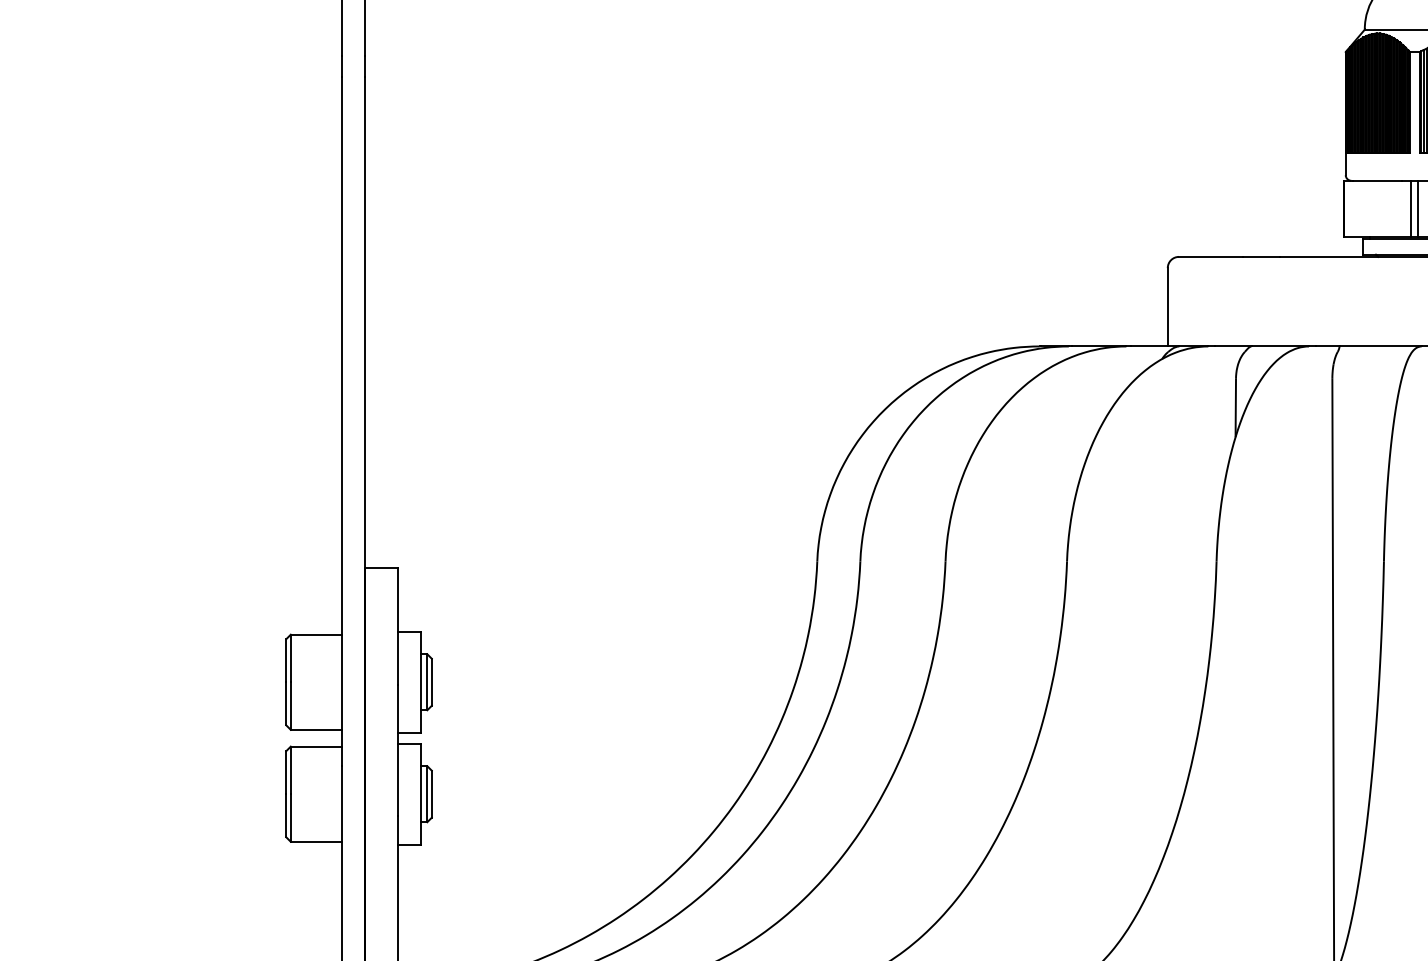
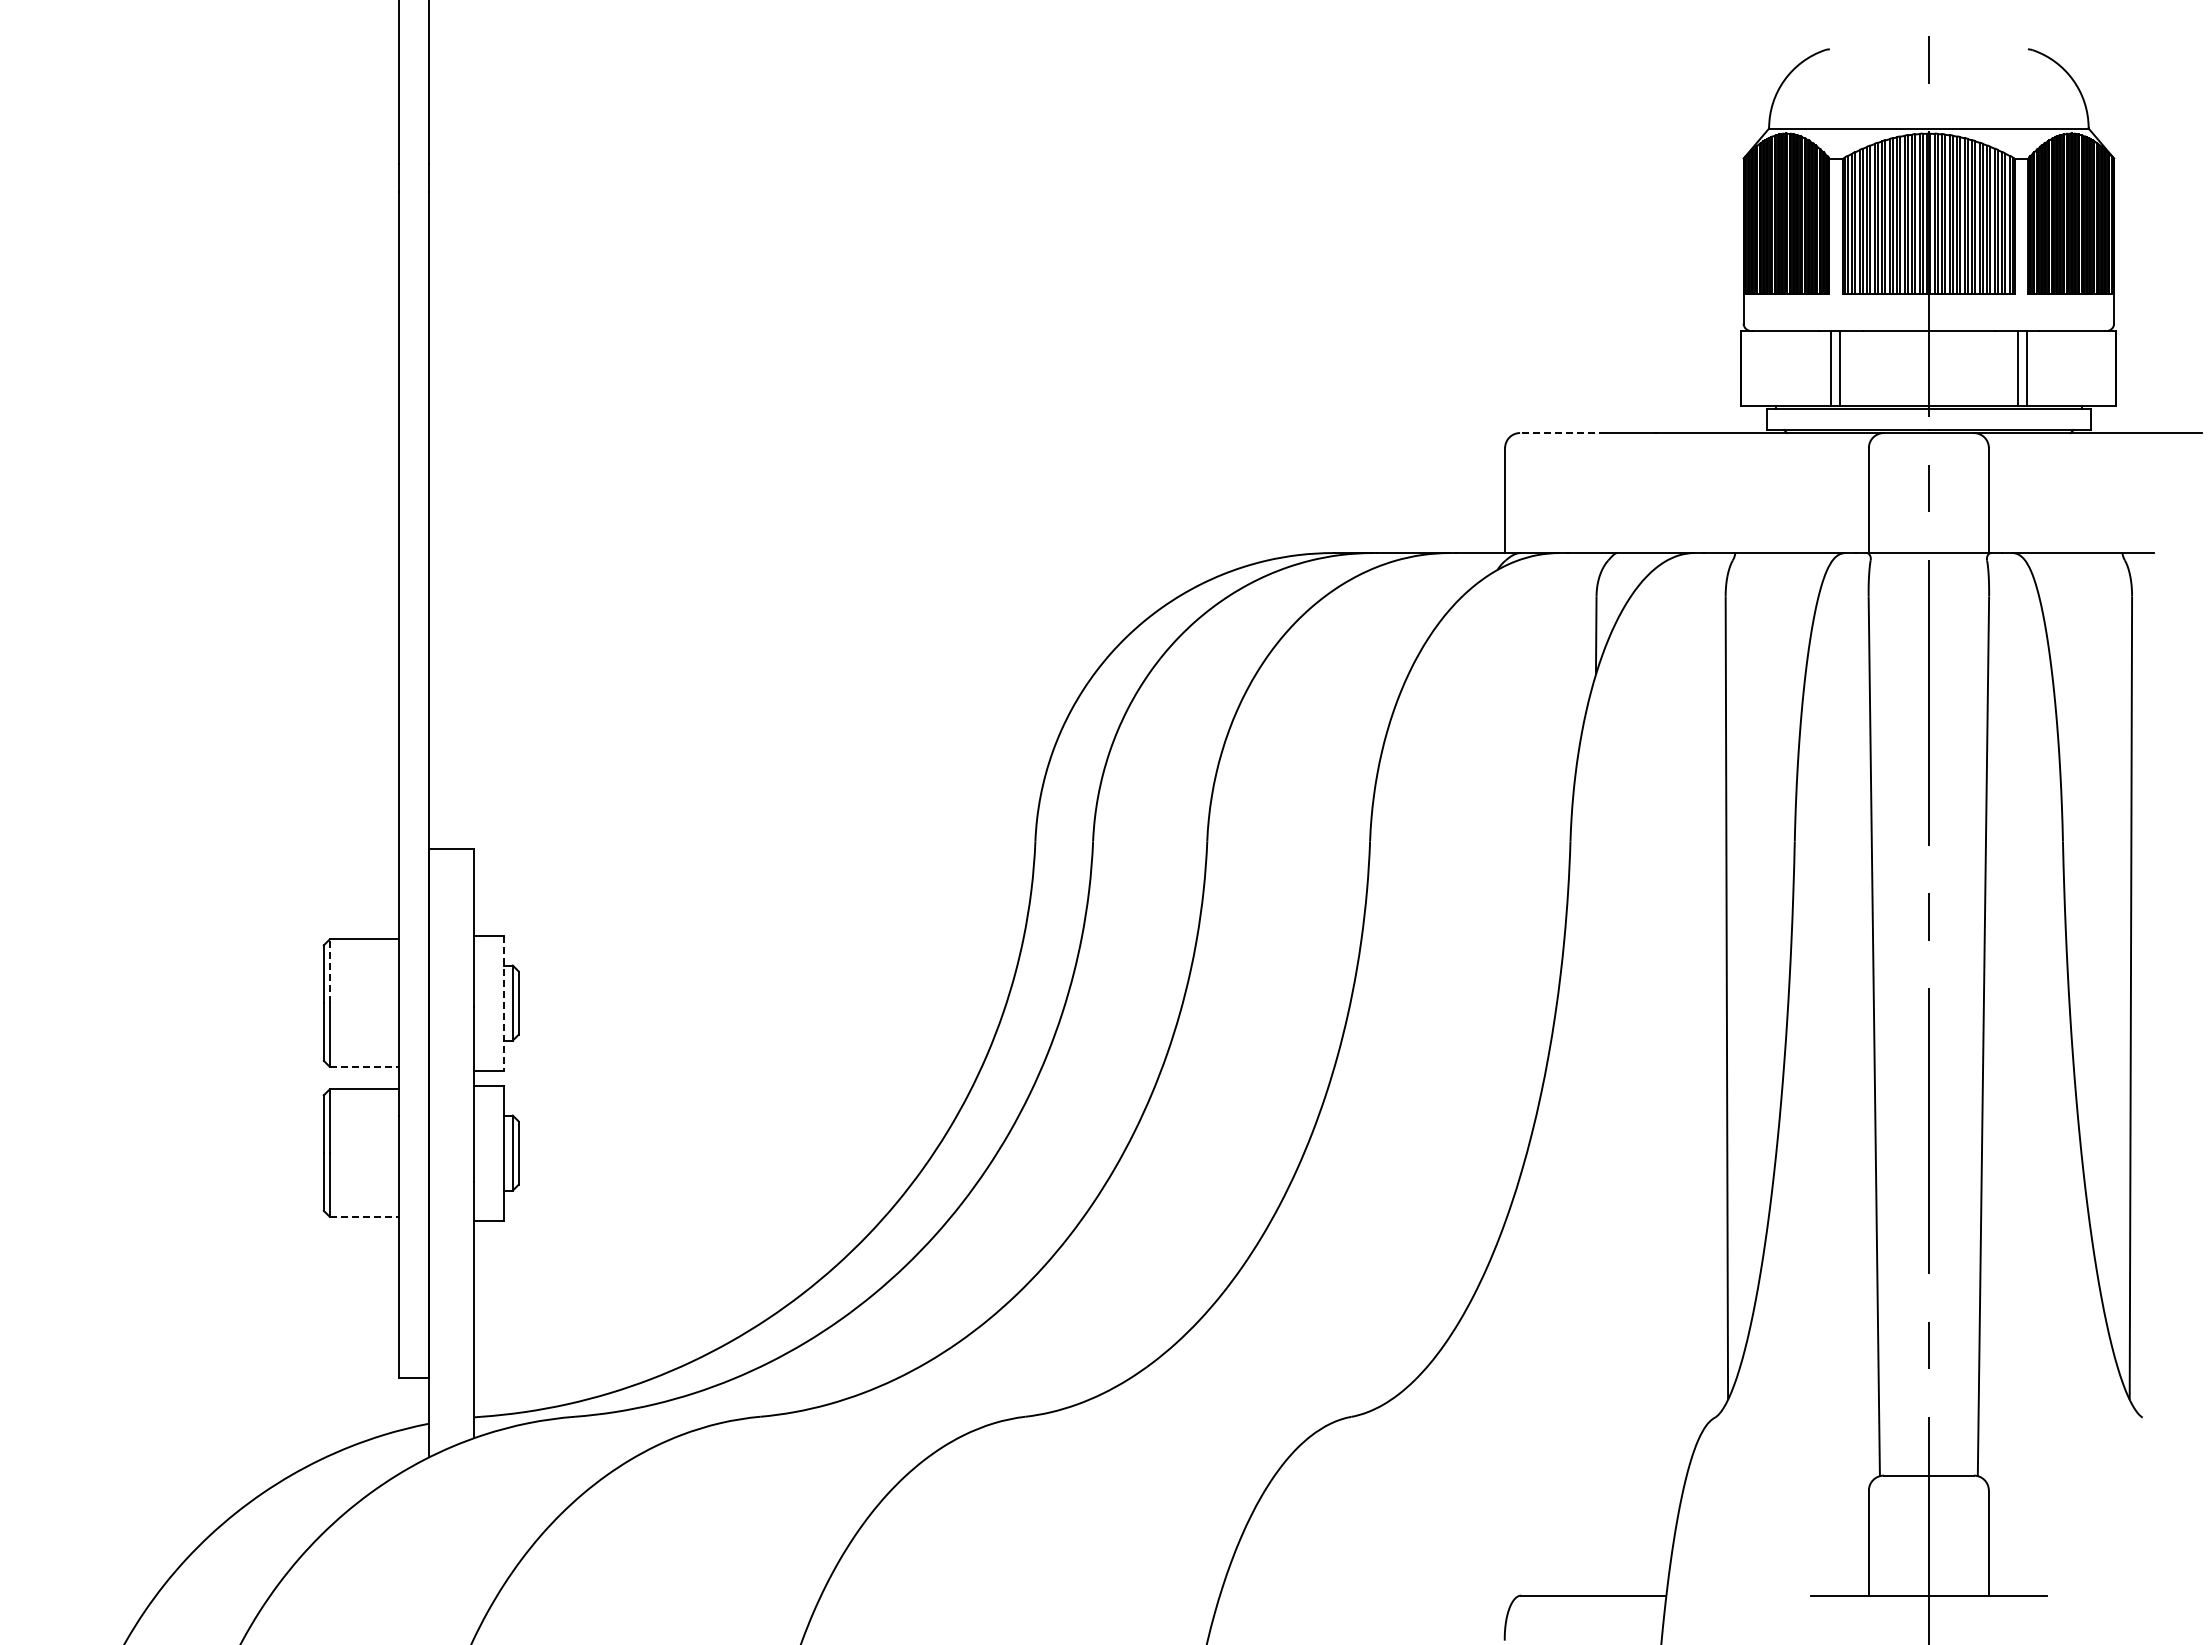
line: (1210, 257) -> (1562, 433), solid -> dashed
line: (290, 658) -> (329, 971), solid -> dashed
line: (421, 682) -> (504, 1003), solid -> dashed
line: (316, 729) -> (364, 1066), solid -> dashed
line: (316, 841) -> (364, 1216), solid -> dashed

